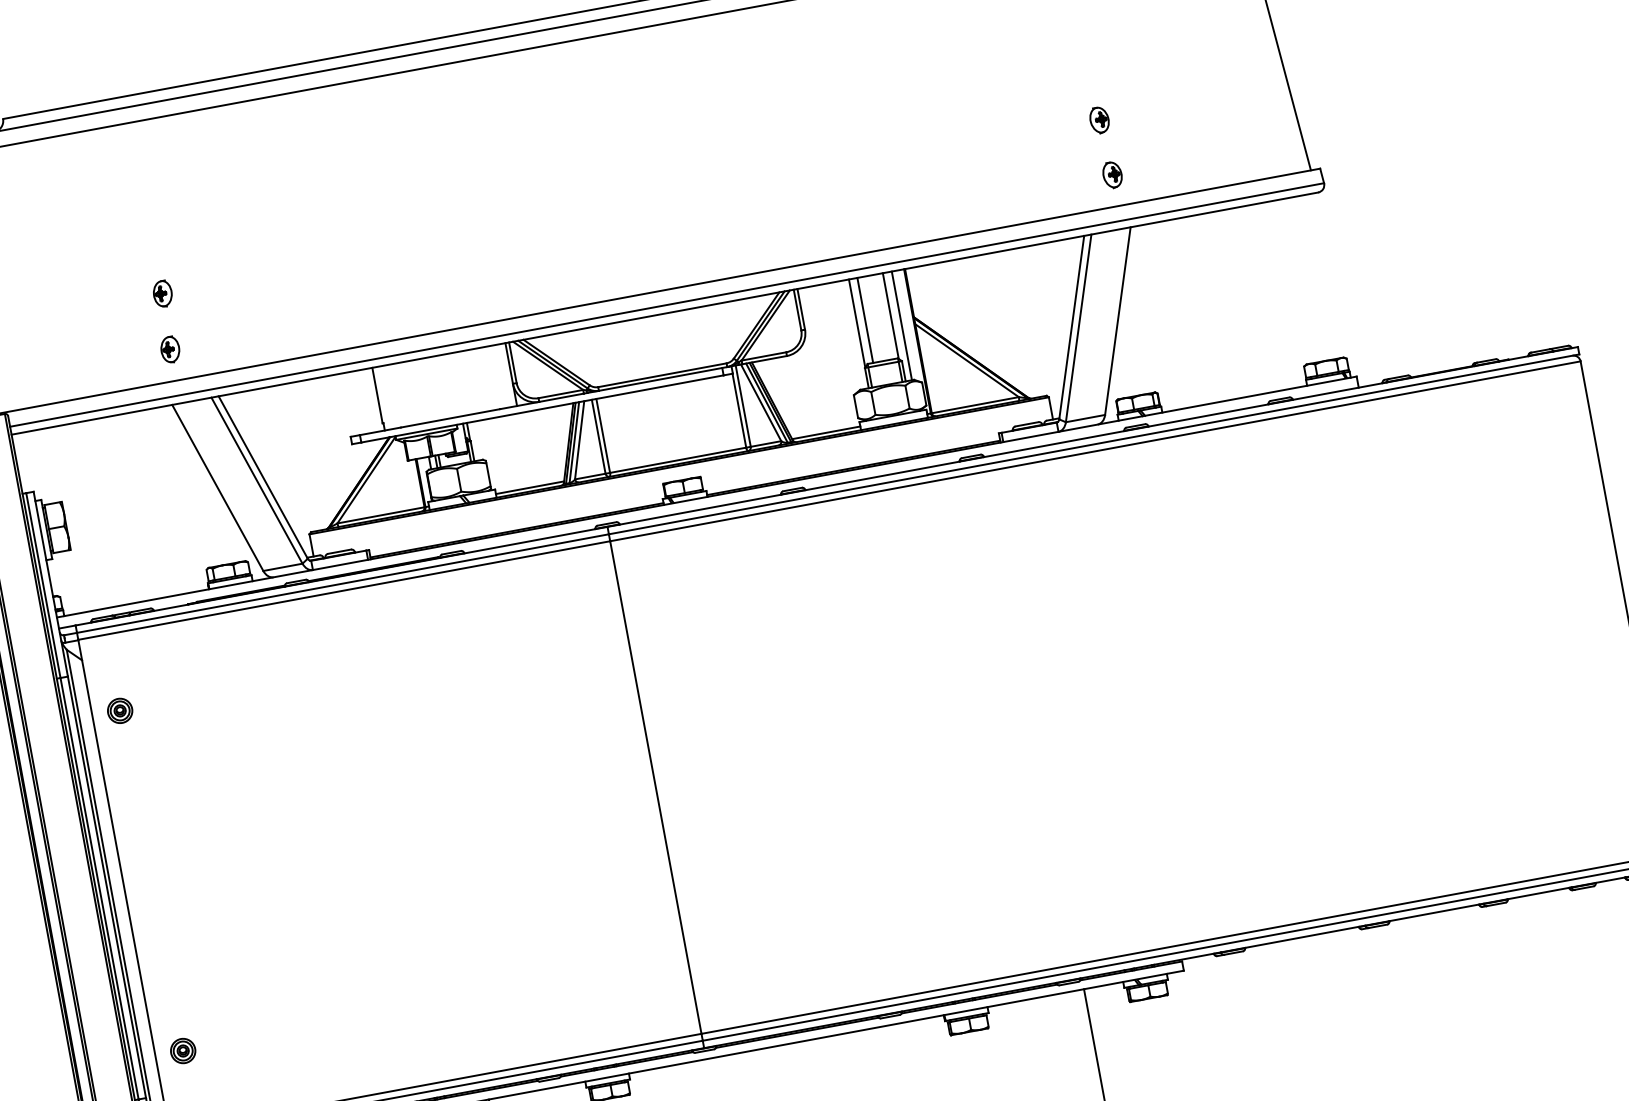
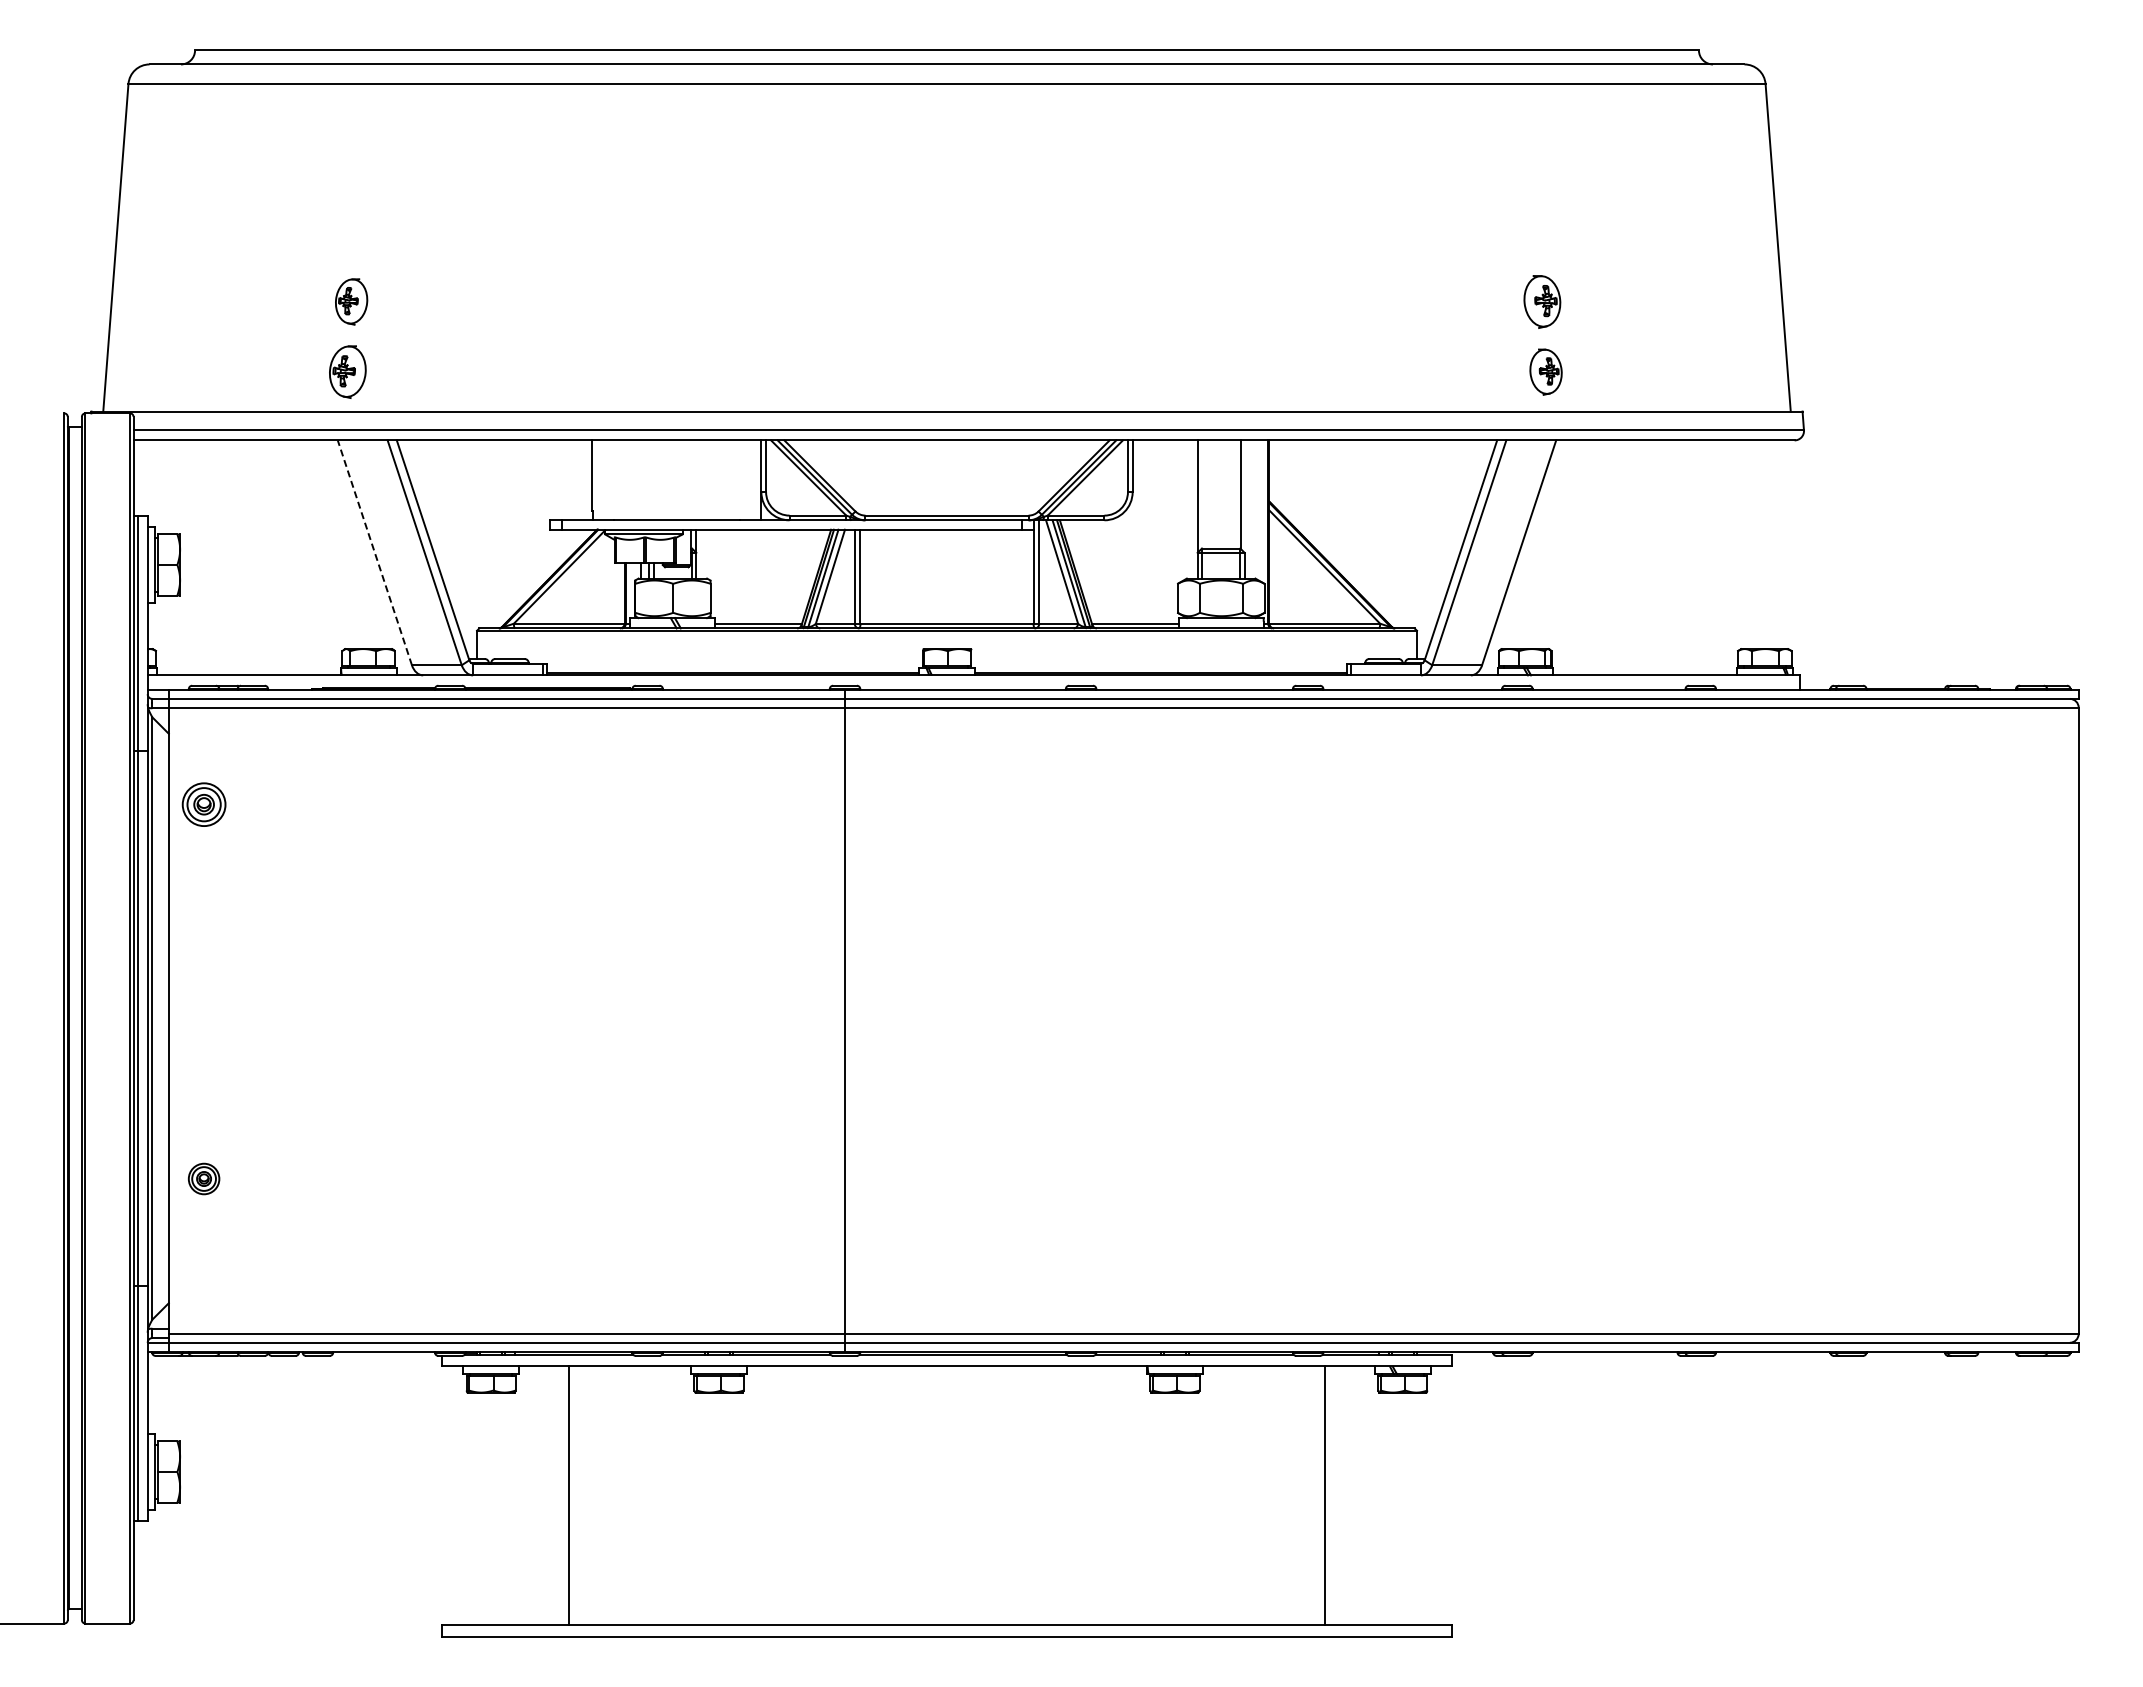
part: (1099, 120) -> (1542, 301), size x1.6
part: (1112, 175) -> (1545, 372), size x1.4
part: (162, 293) -> (351, 301), size x1.4
line: (865, 320) -> (1208, 494), removed
line: (901, 325) -> (1252, 509), removed
part: (170, 349) -> (348, 372), size x1.6
line: (217, 487) -> (374, 552), solid -> dashed
part: (119, 710) -> (203, 804), size x1.4
part: (182, 1050) -> (203, 1178), moved

